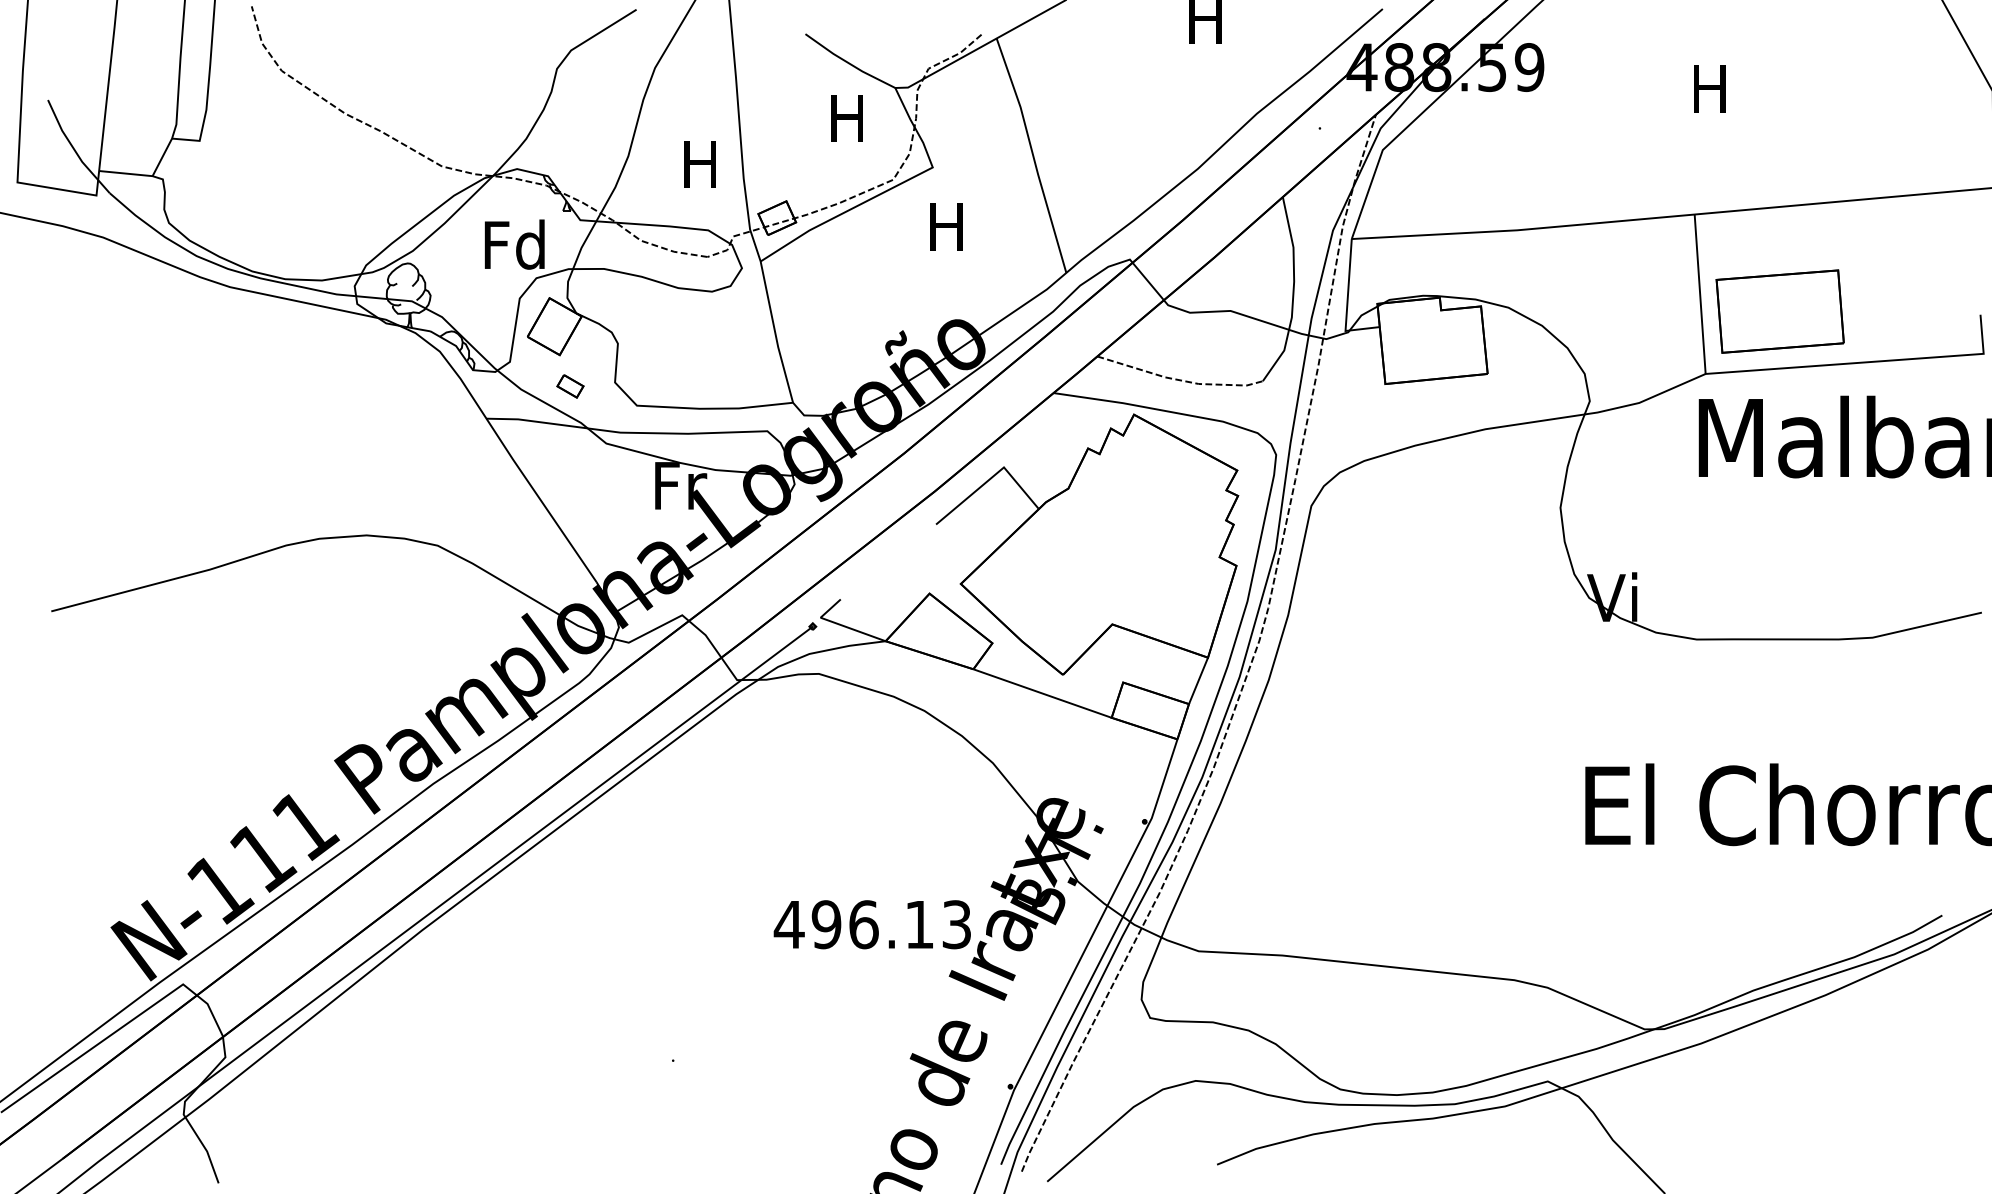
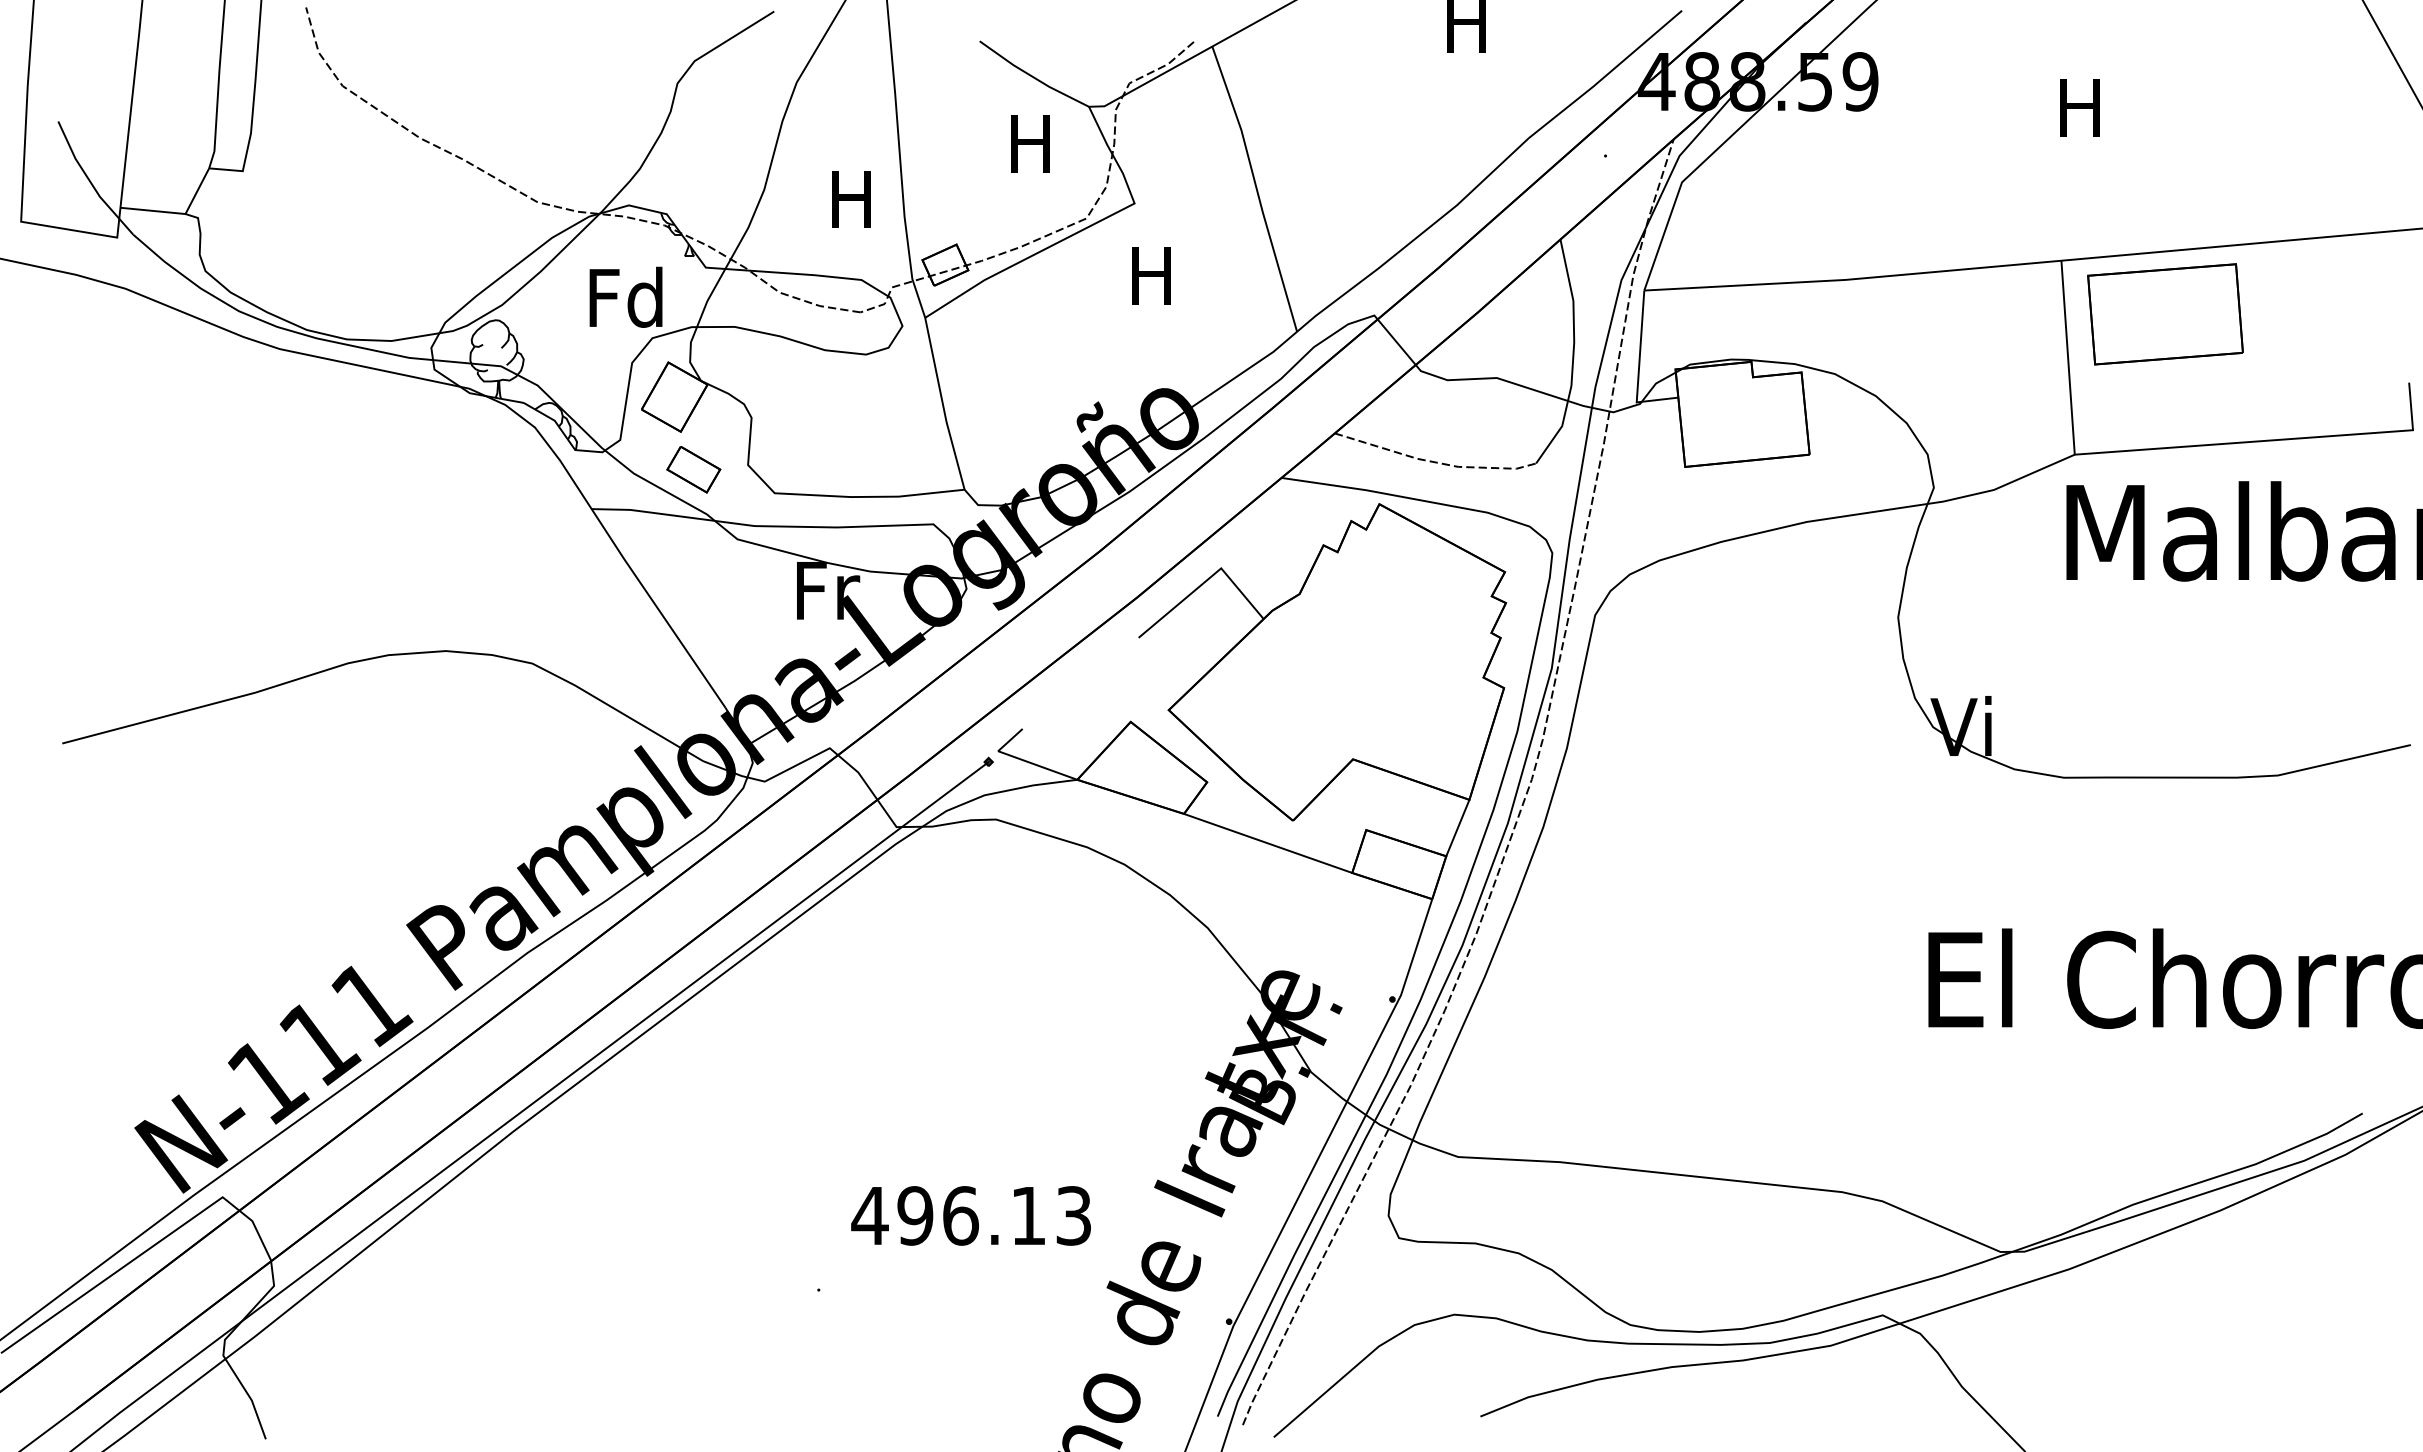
part: (1779, 311) -> (2164, 314), moved
part: (570, 386) -> (693, 469), size x1.67
text: (871, 924) -> (970, 1215), moved

